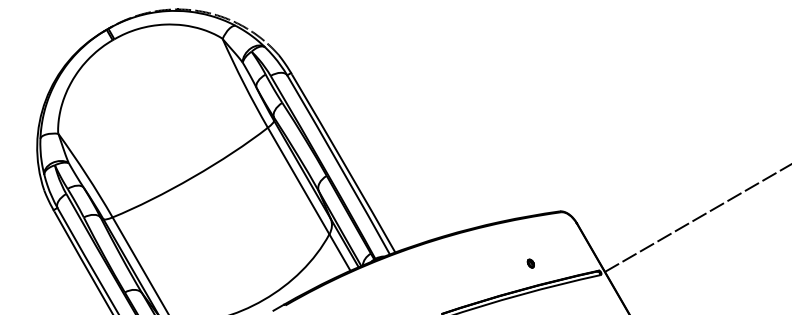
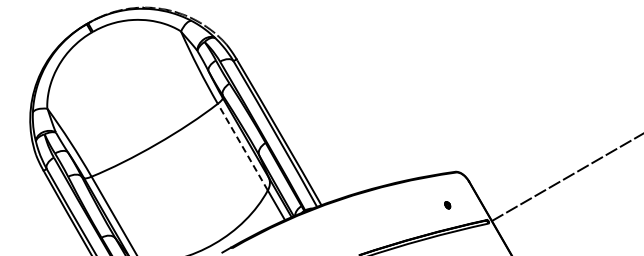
line: (298, 180) -> (242, 146), solid -> dashed
part: (530, 263) -> (447, 205), moved

